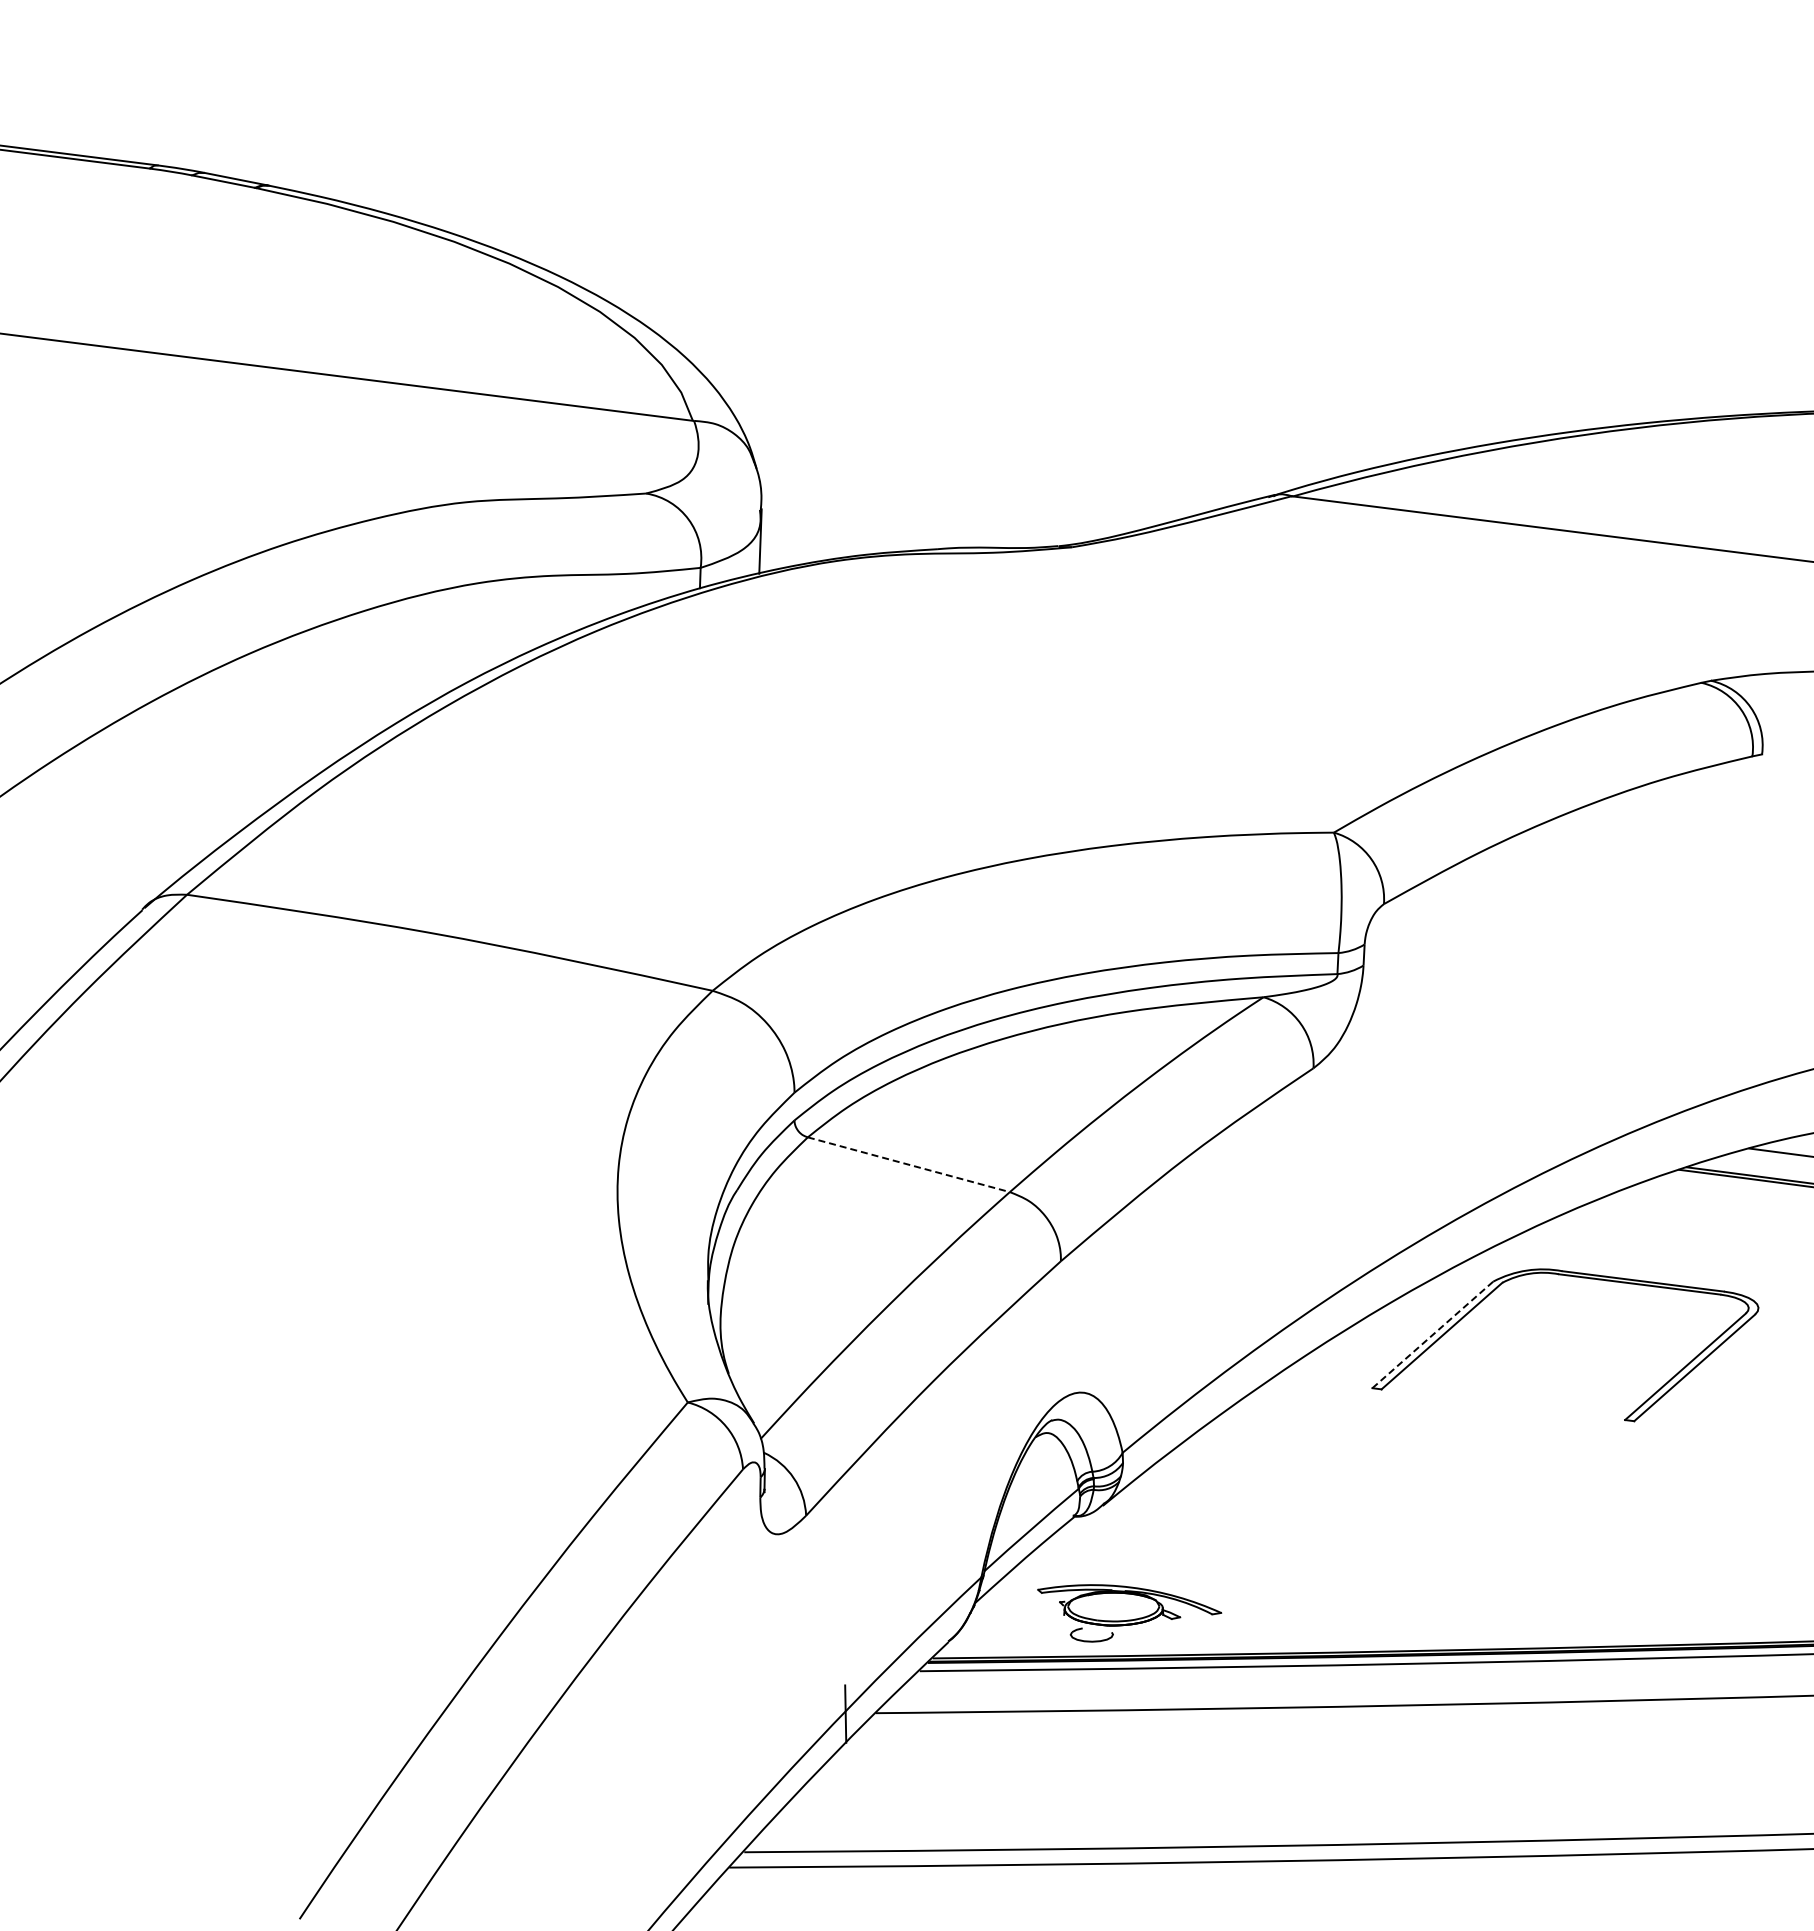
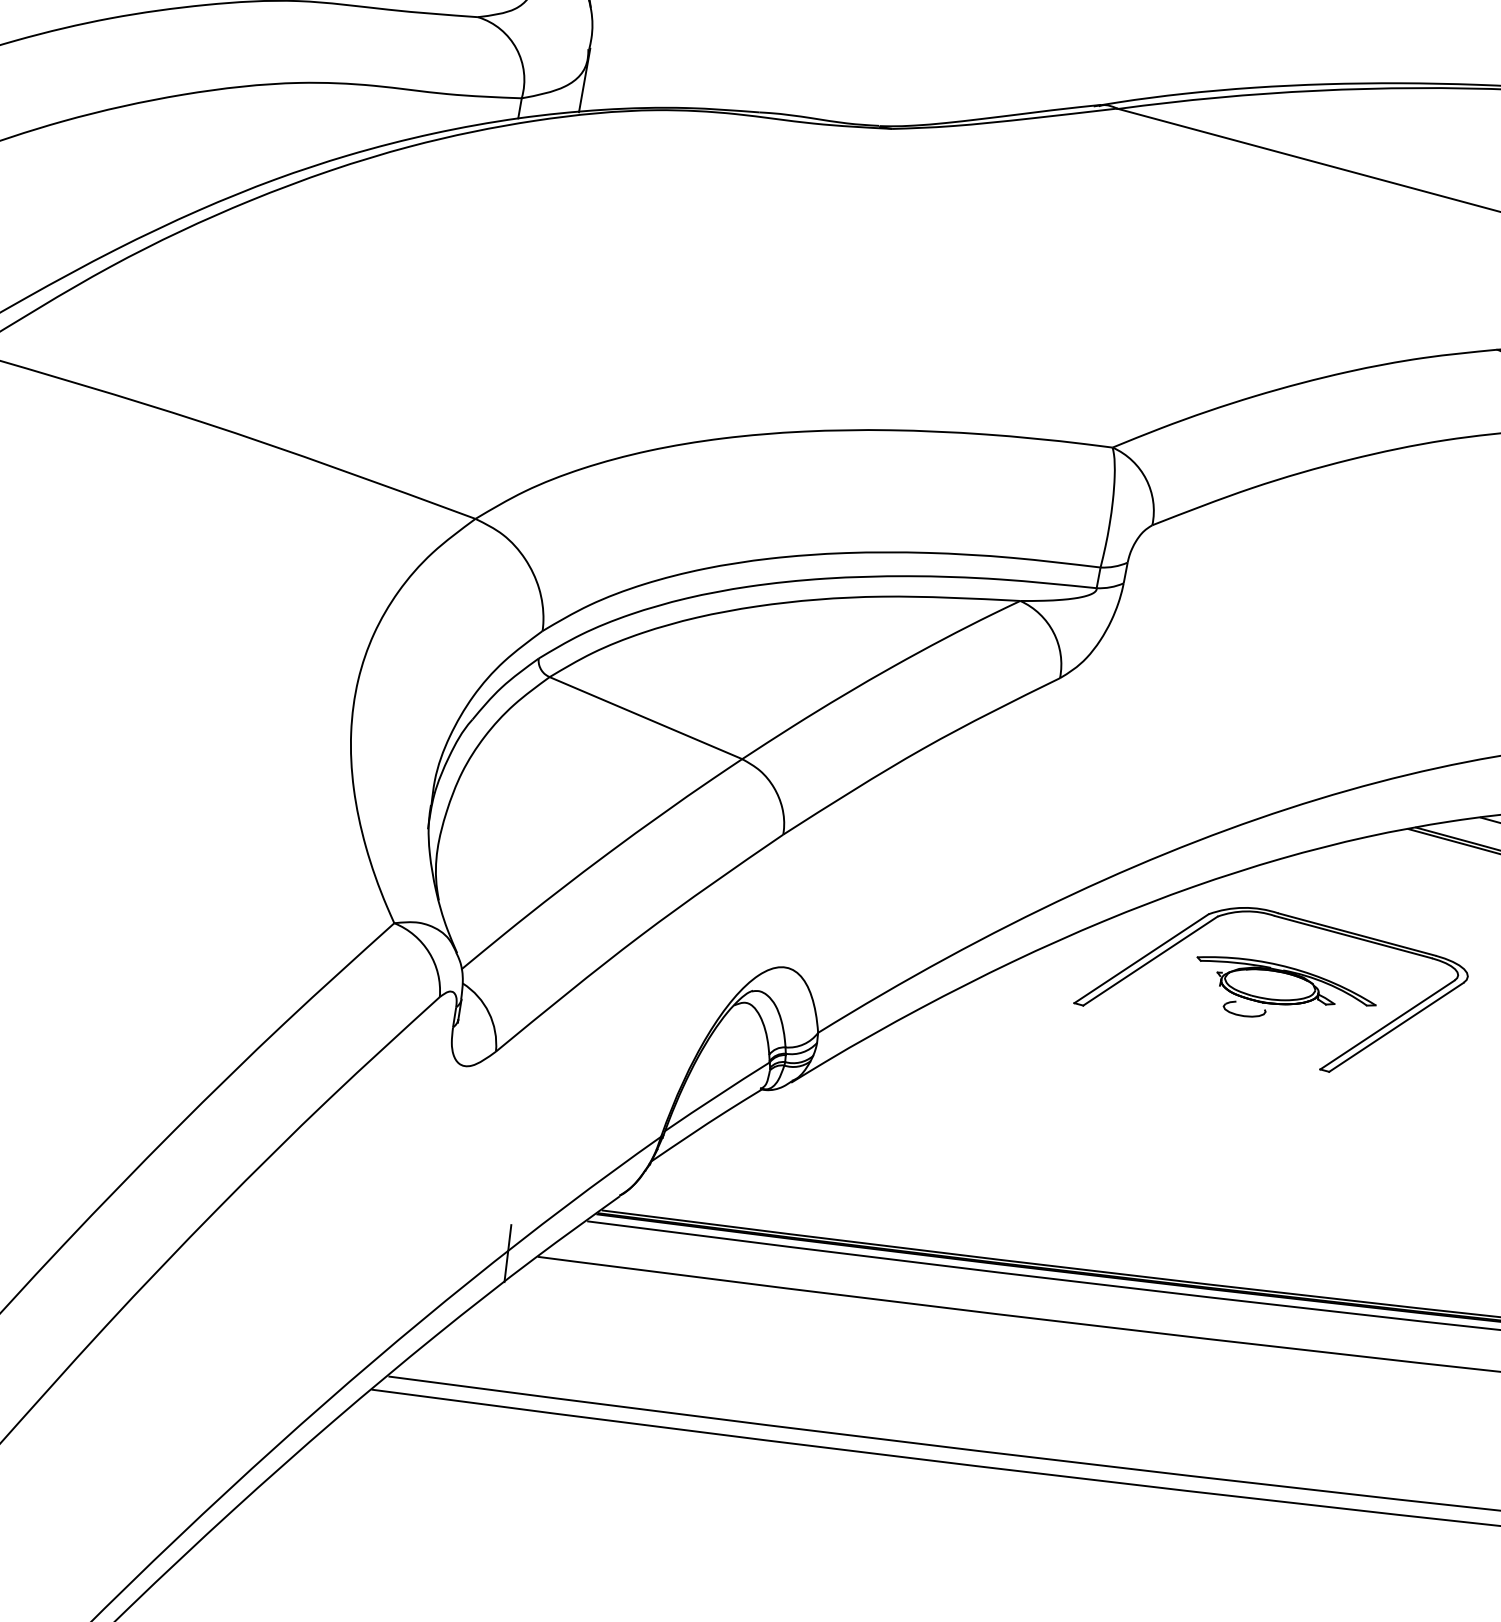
line: (908, 1164) -> (645, 717), dashed -> solid
line: (1432, 1334) -> (1141, 958), dashed -> solid
part: (1129, 1613) -> (1284, 993), moved

